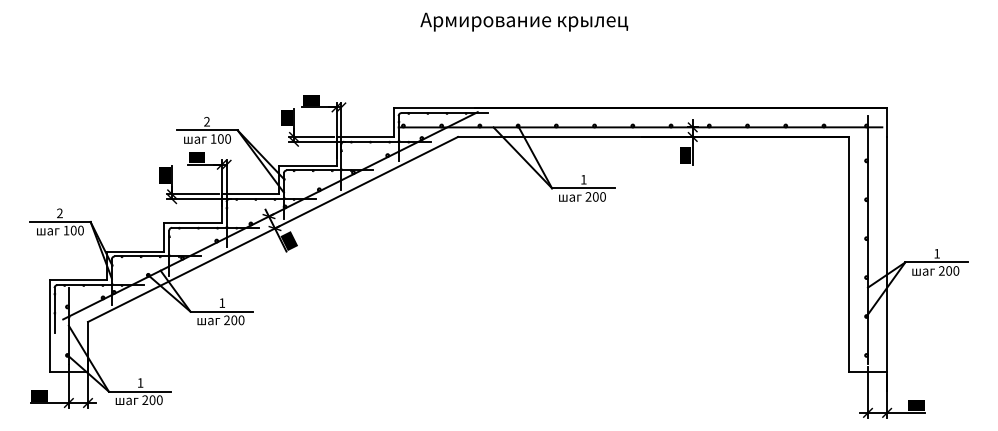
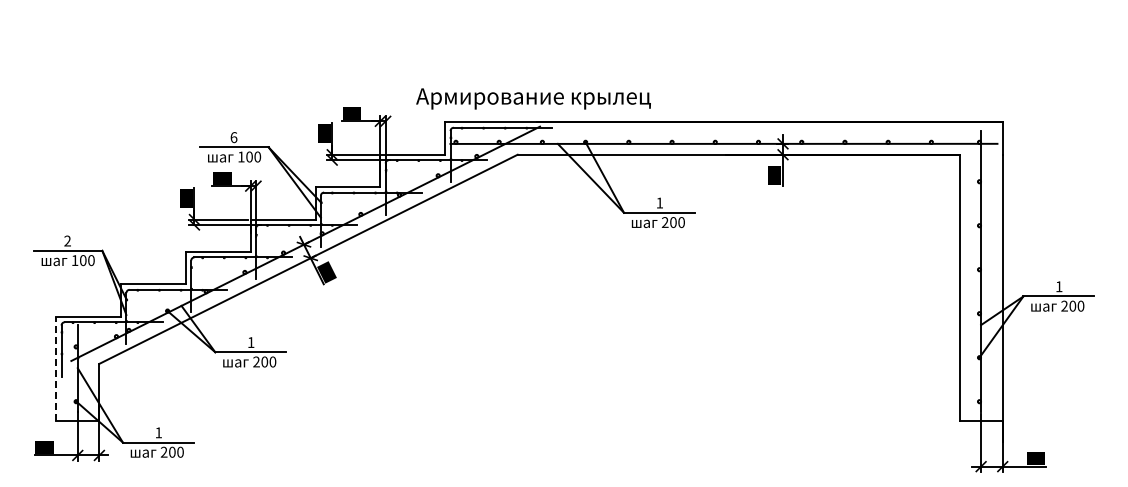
text: (524, 21) -> (533, 98), moved
text: (206, 121) -> (233, 137), 2 -> 6
line: (50, 326) -> (56, 368), solid -> dashed

